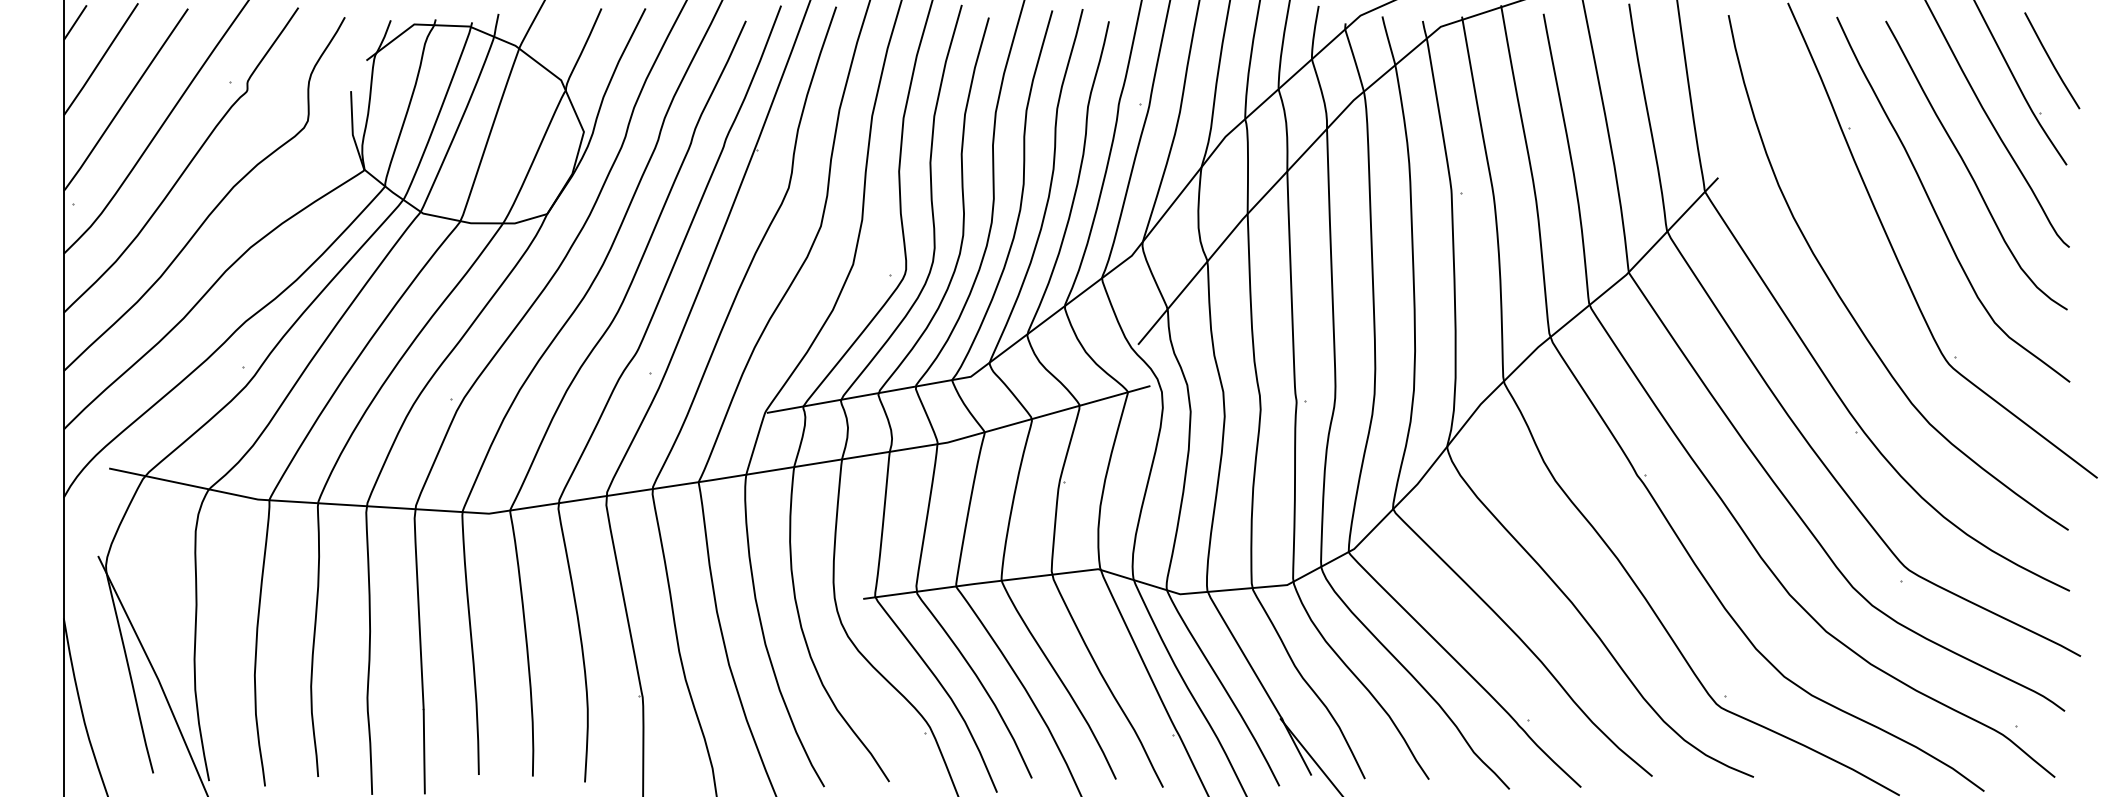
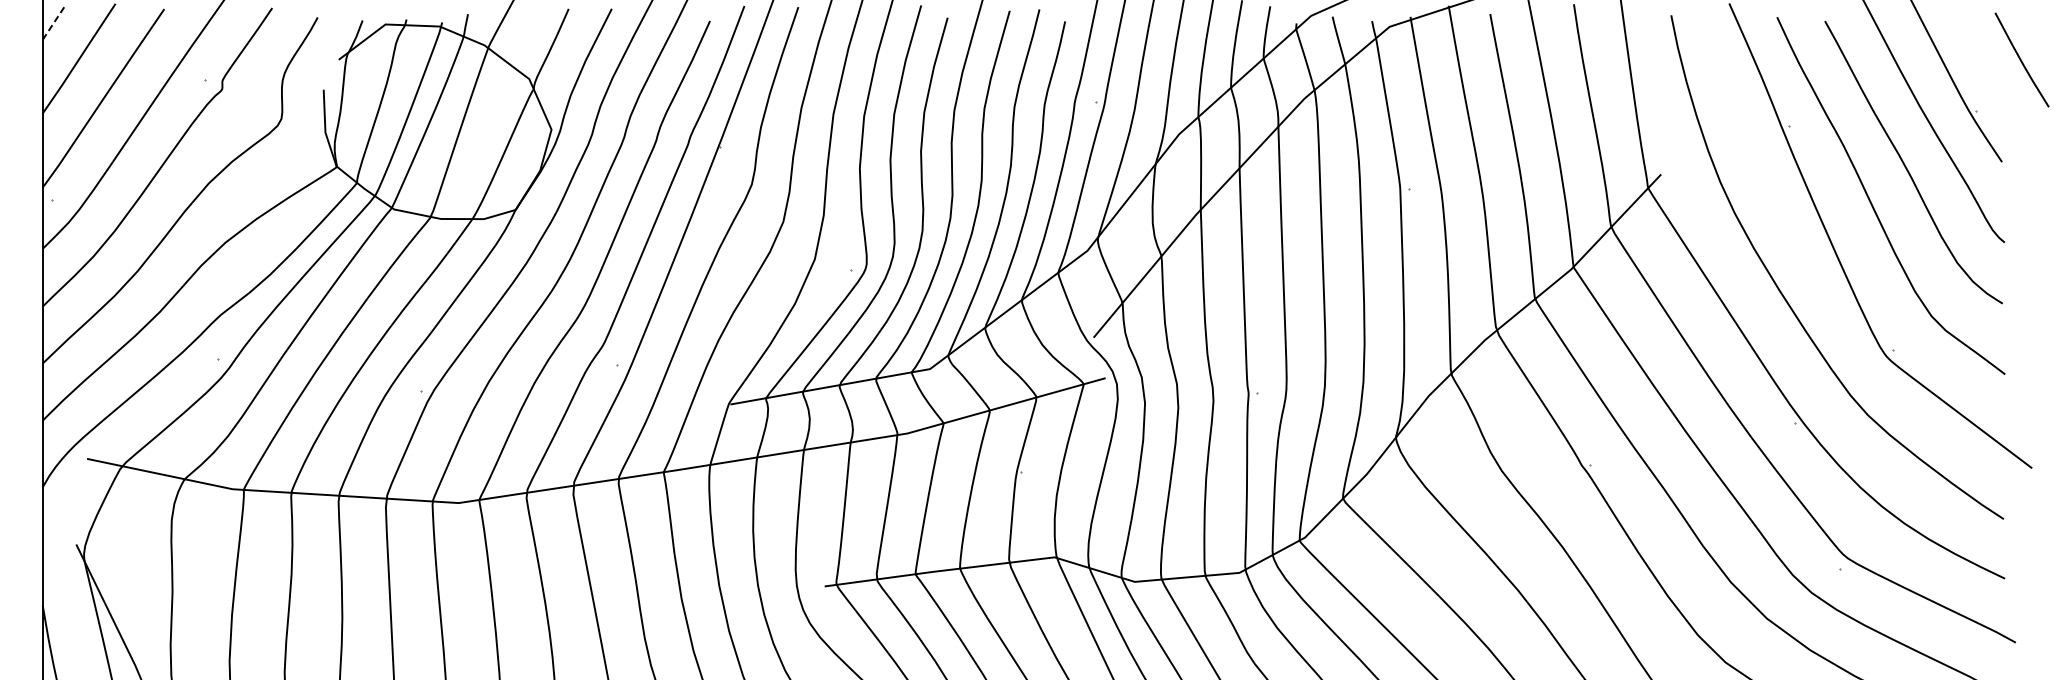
line: (75, 22) -> (54, 22), solid -> dashed
line: (2051, 60) -> (2021, 59), moved

